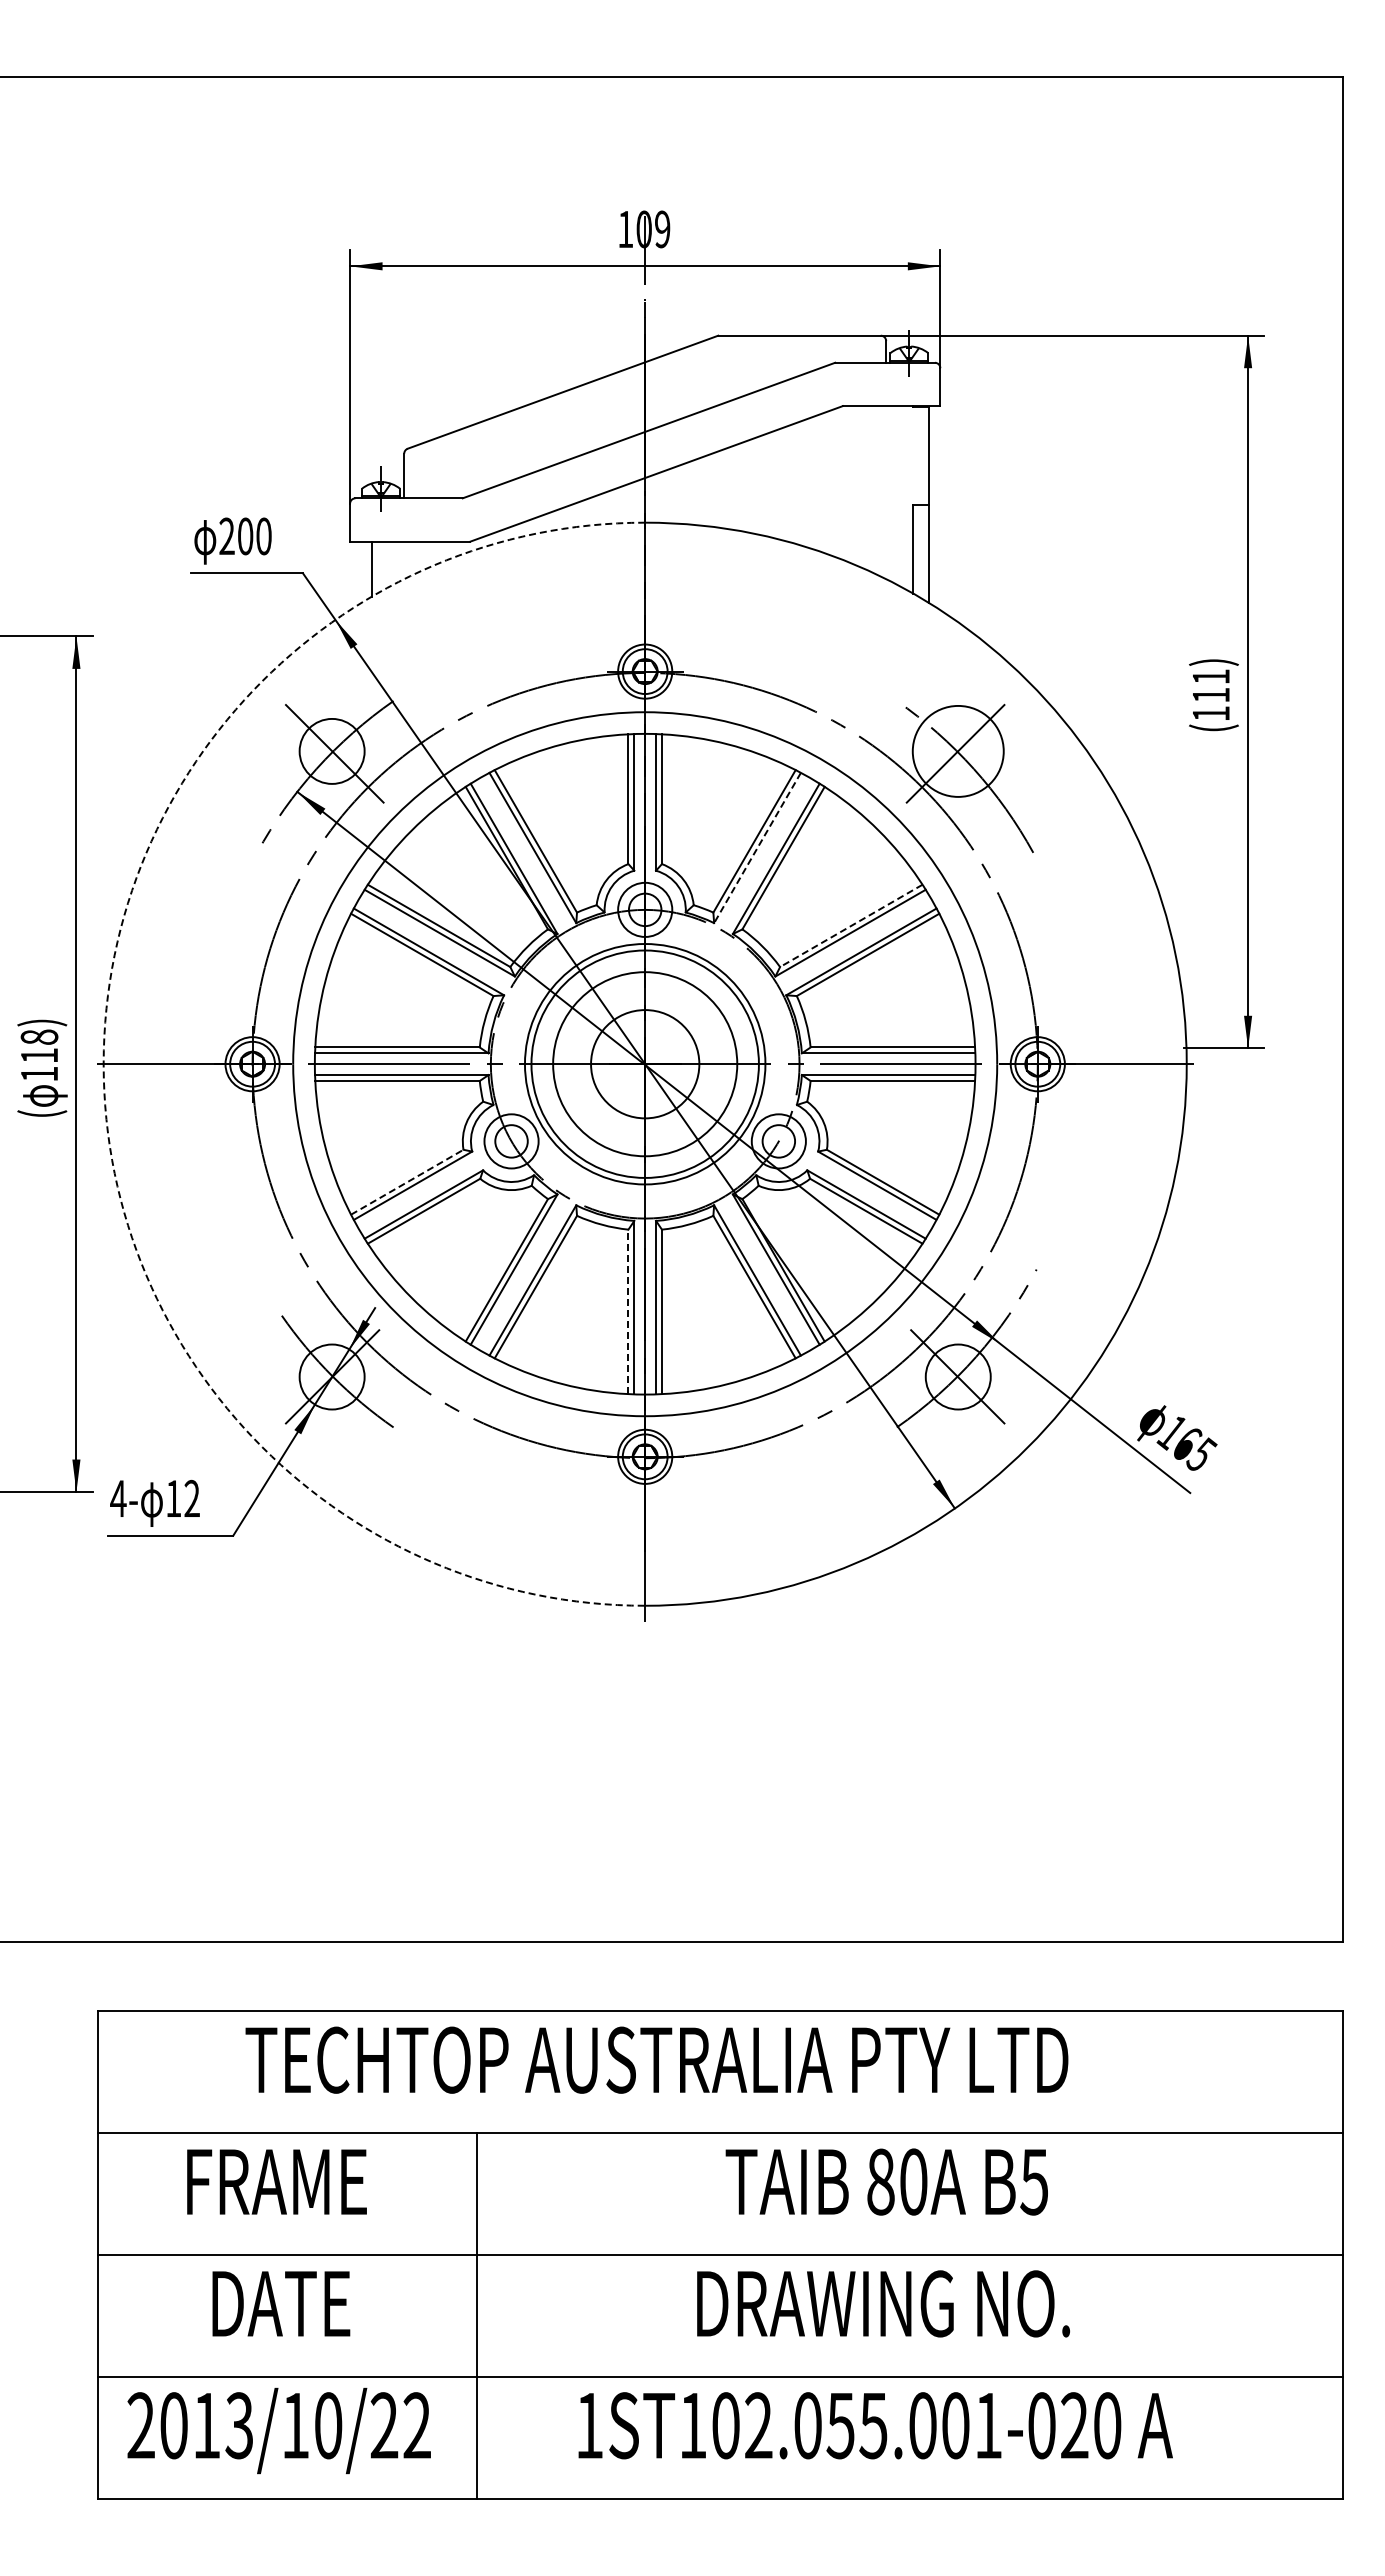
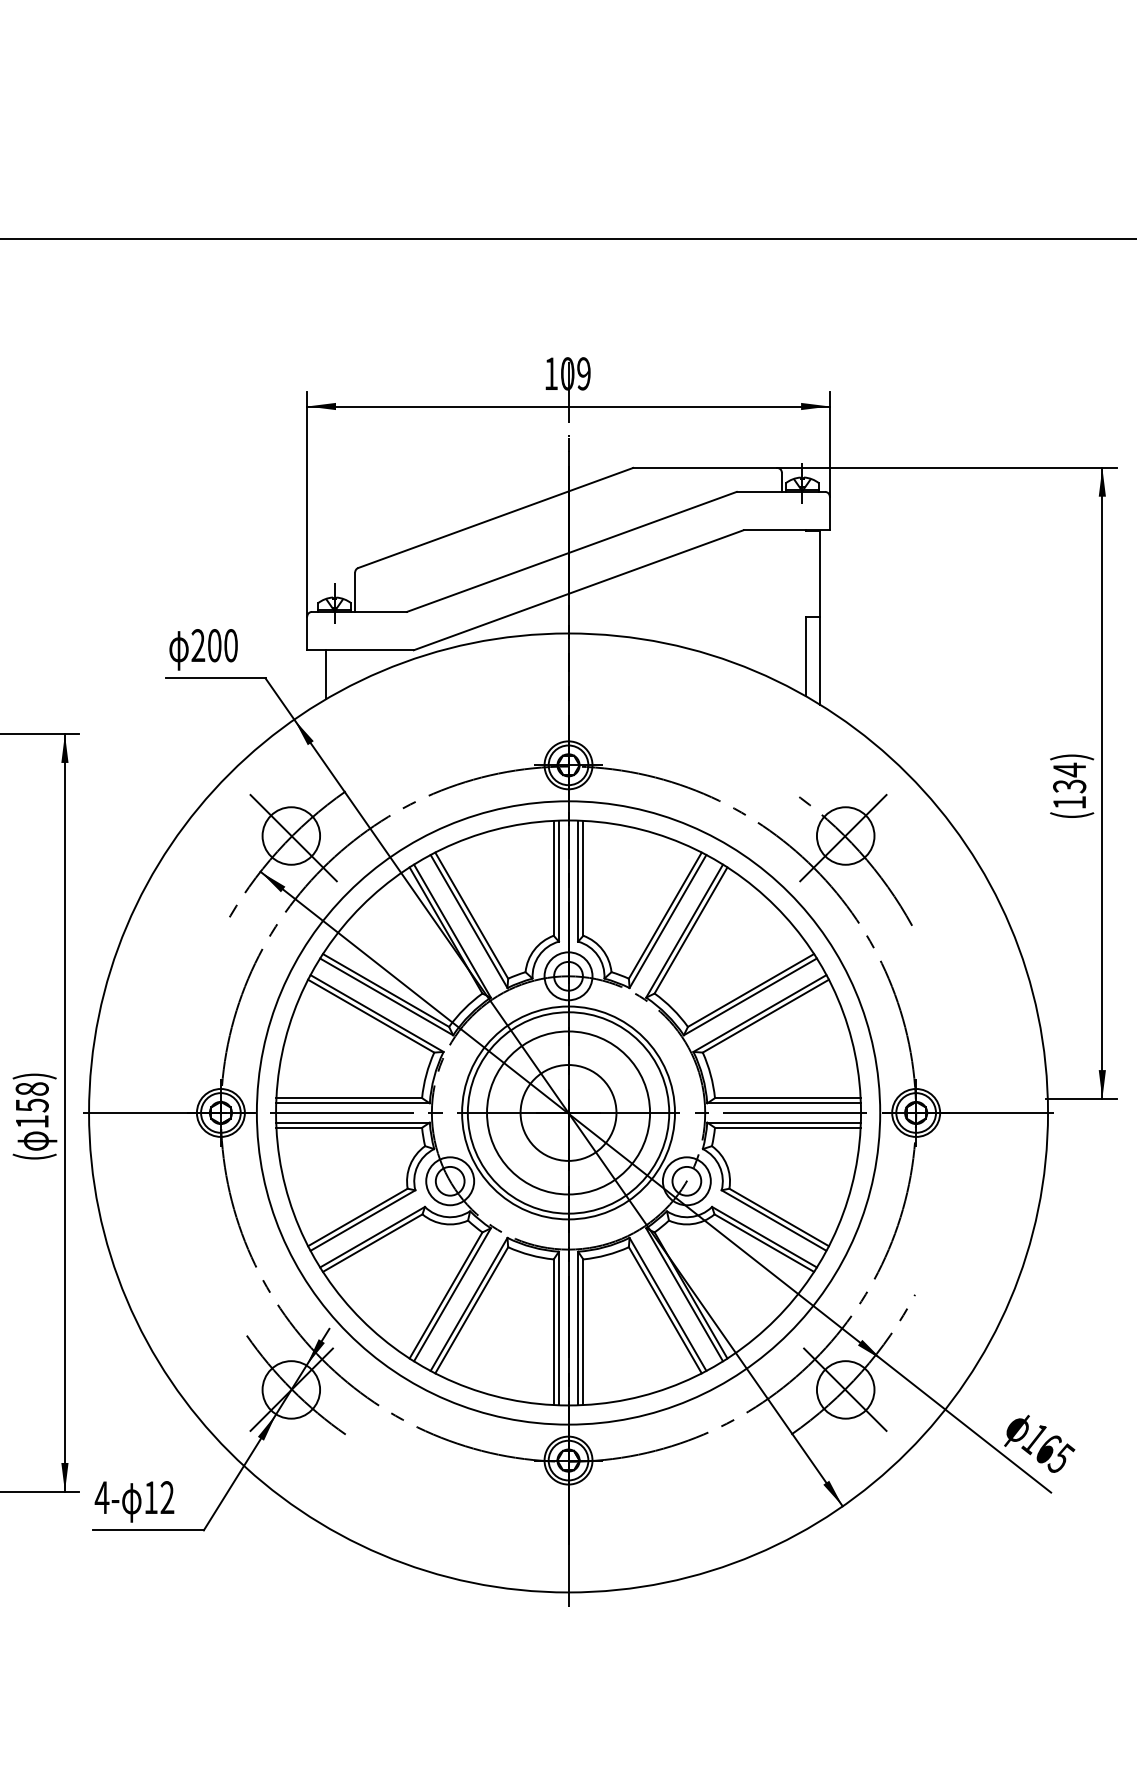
text: (1211, 685) -> (1069, 777), (111) -> (134)
circle: (957, 750) -> (845, 835), size x0.71
line: (757, 848) -> (667, 921), dashed -> solid
line: (850, 926) -> (750, 991), dashed -> solid
text: (39, 1055) -> (32, 1105), 118) -> 158)
arc: (103, 1064) -> (88, 1113), dashed -> solid
line: (407, 1182) -> (358, 1217), dashed -> solid
line: (628, 1311) -> (553, 1331), dashed -> solid

